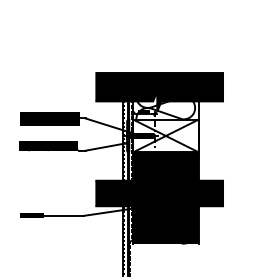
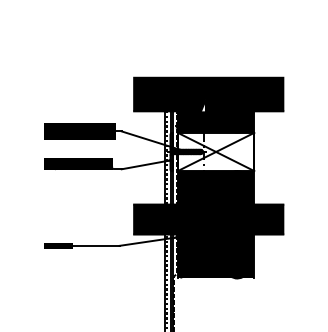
fill: (165, 104) -> (215, 115), added

